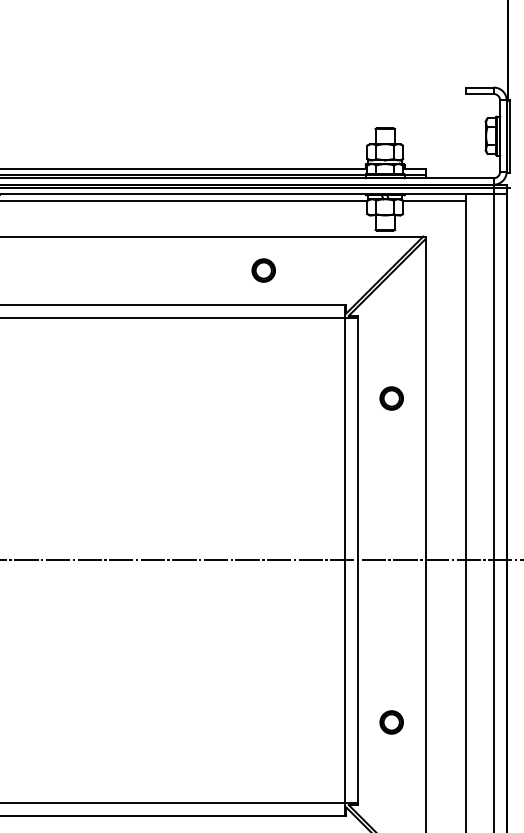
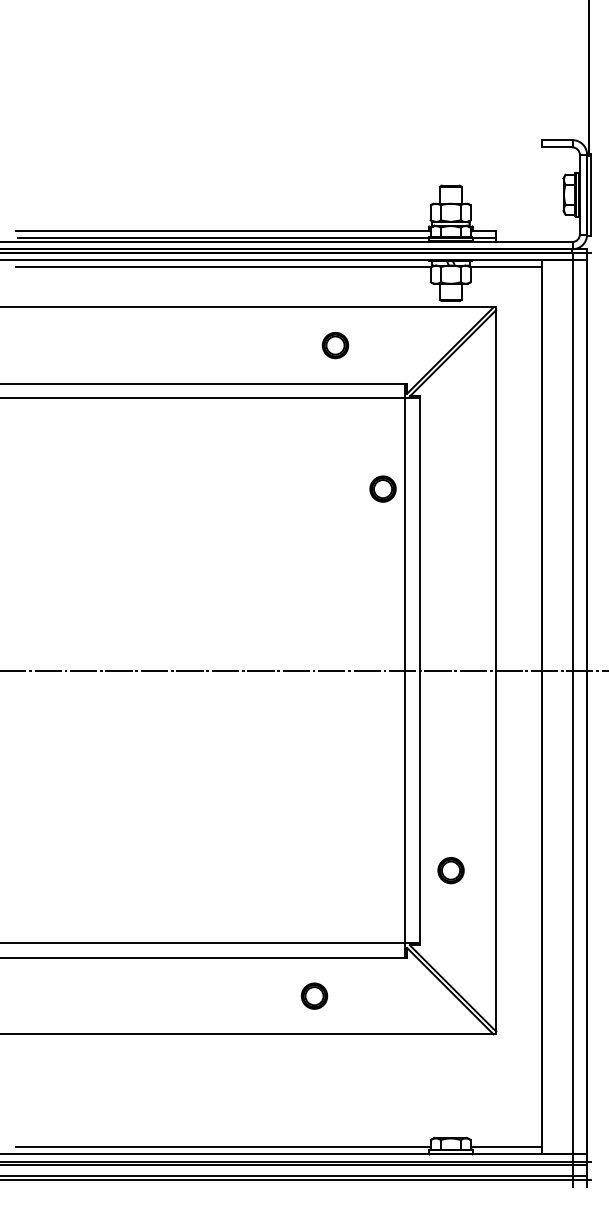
part: (263, 270) -> (335, 345), moved
part: (391, 397) -> (382, 488), moved
part: (391, 722) -> (450, 870), moved

